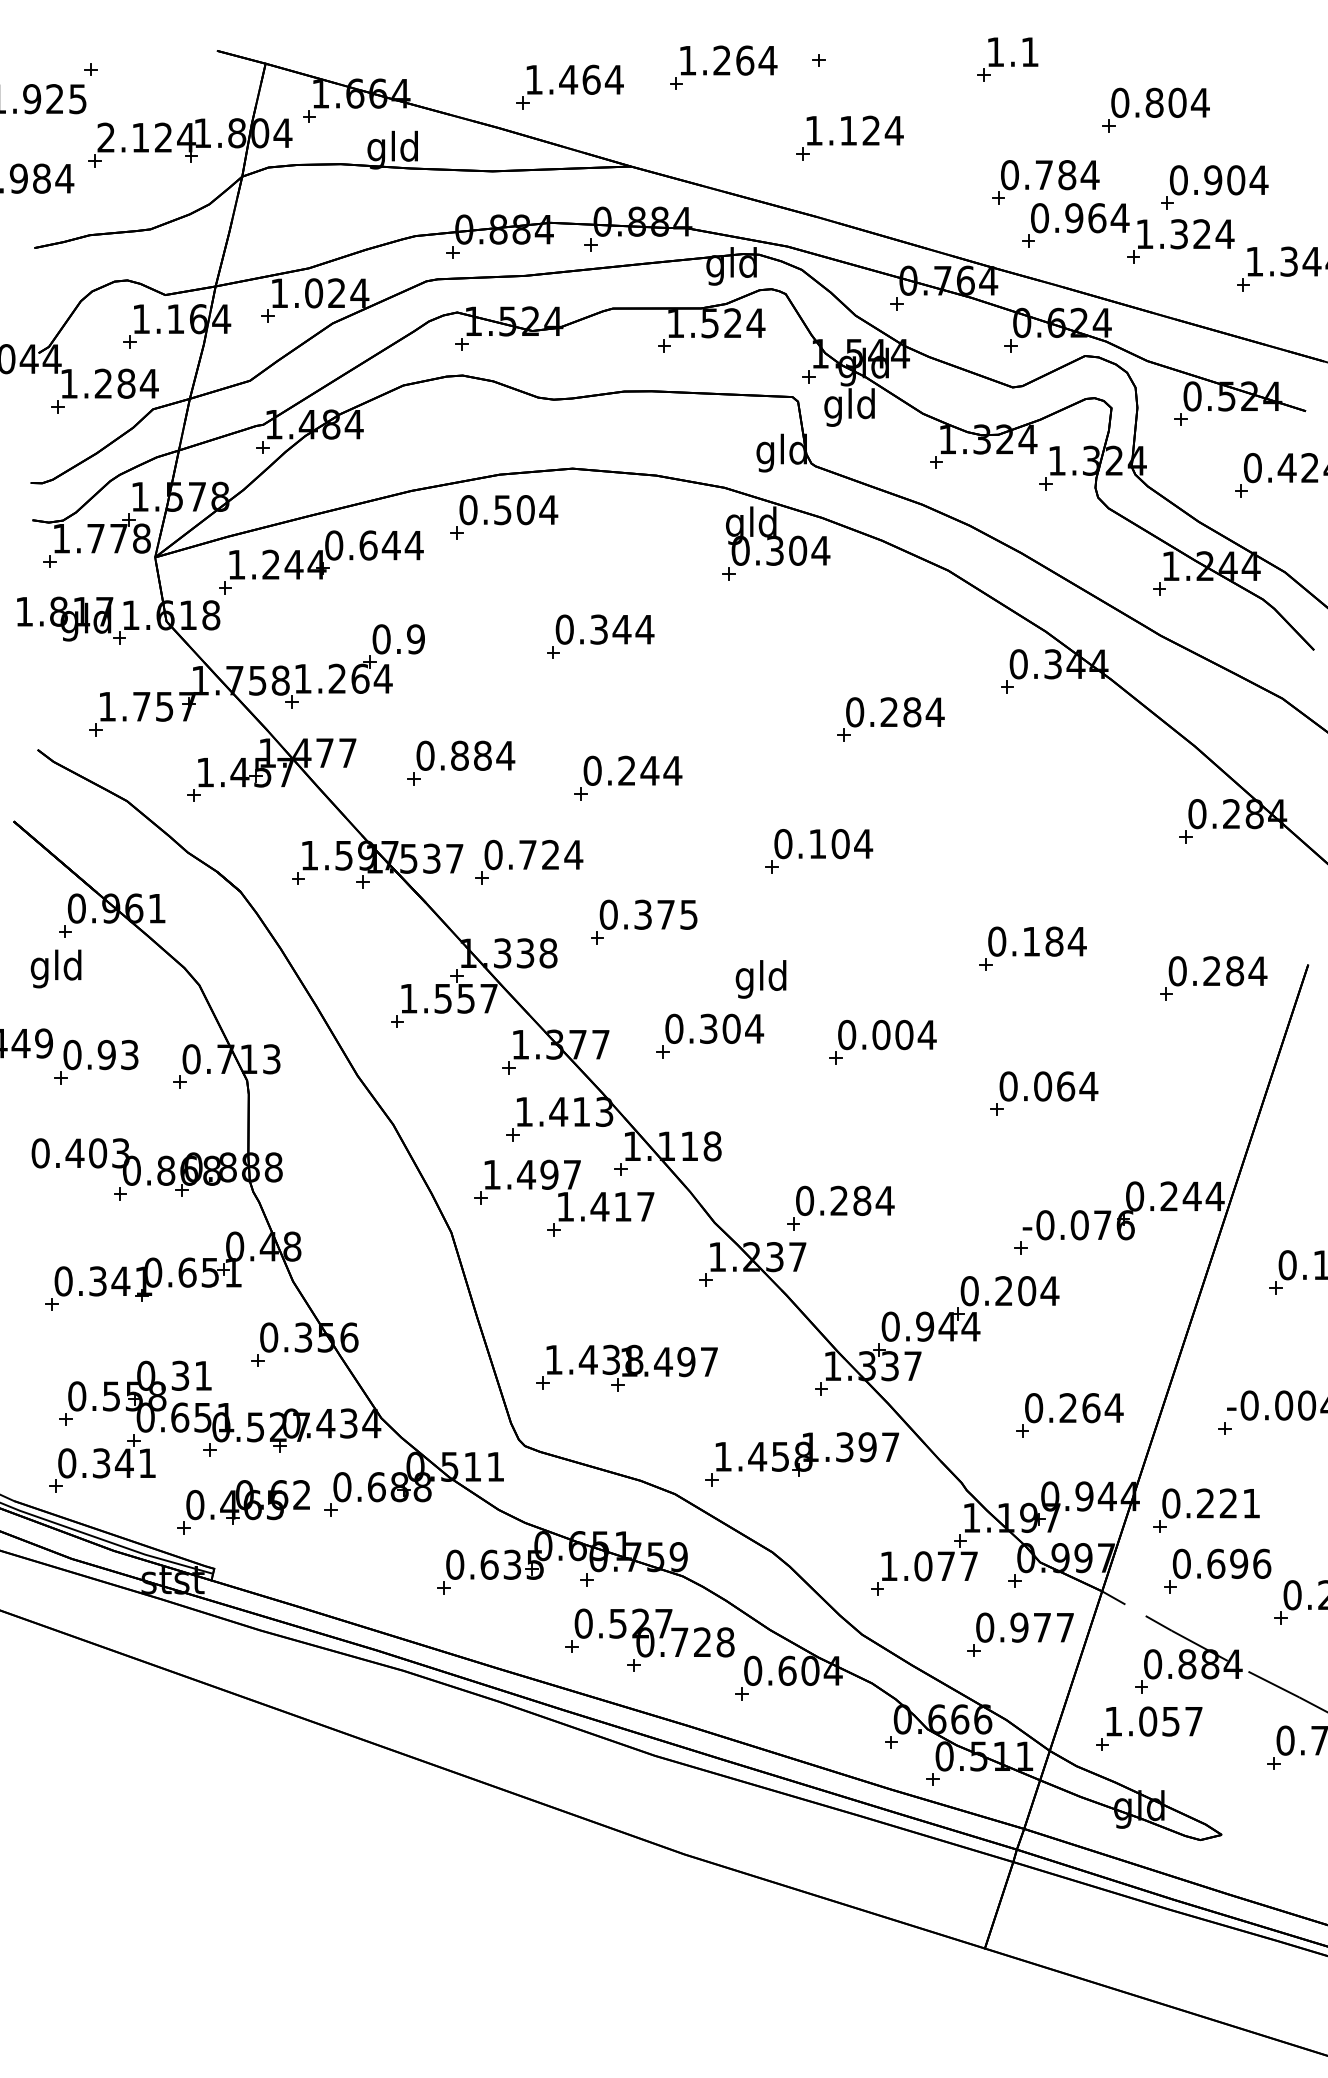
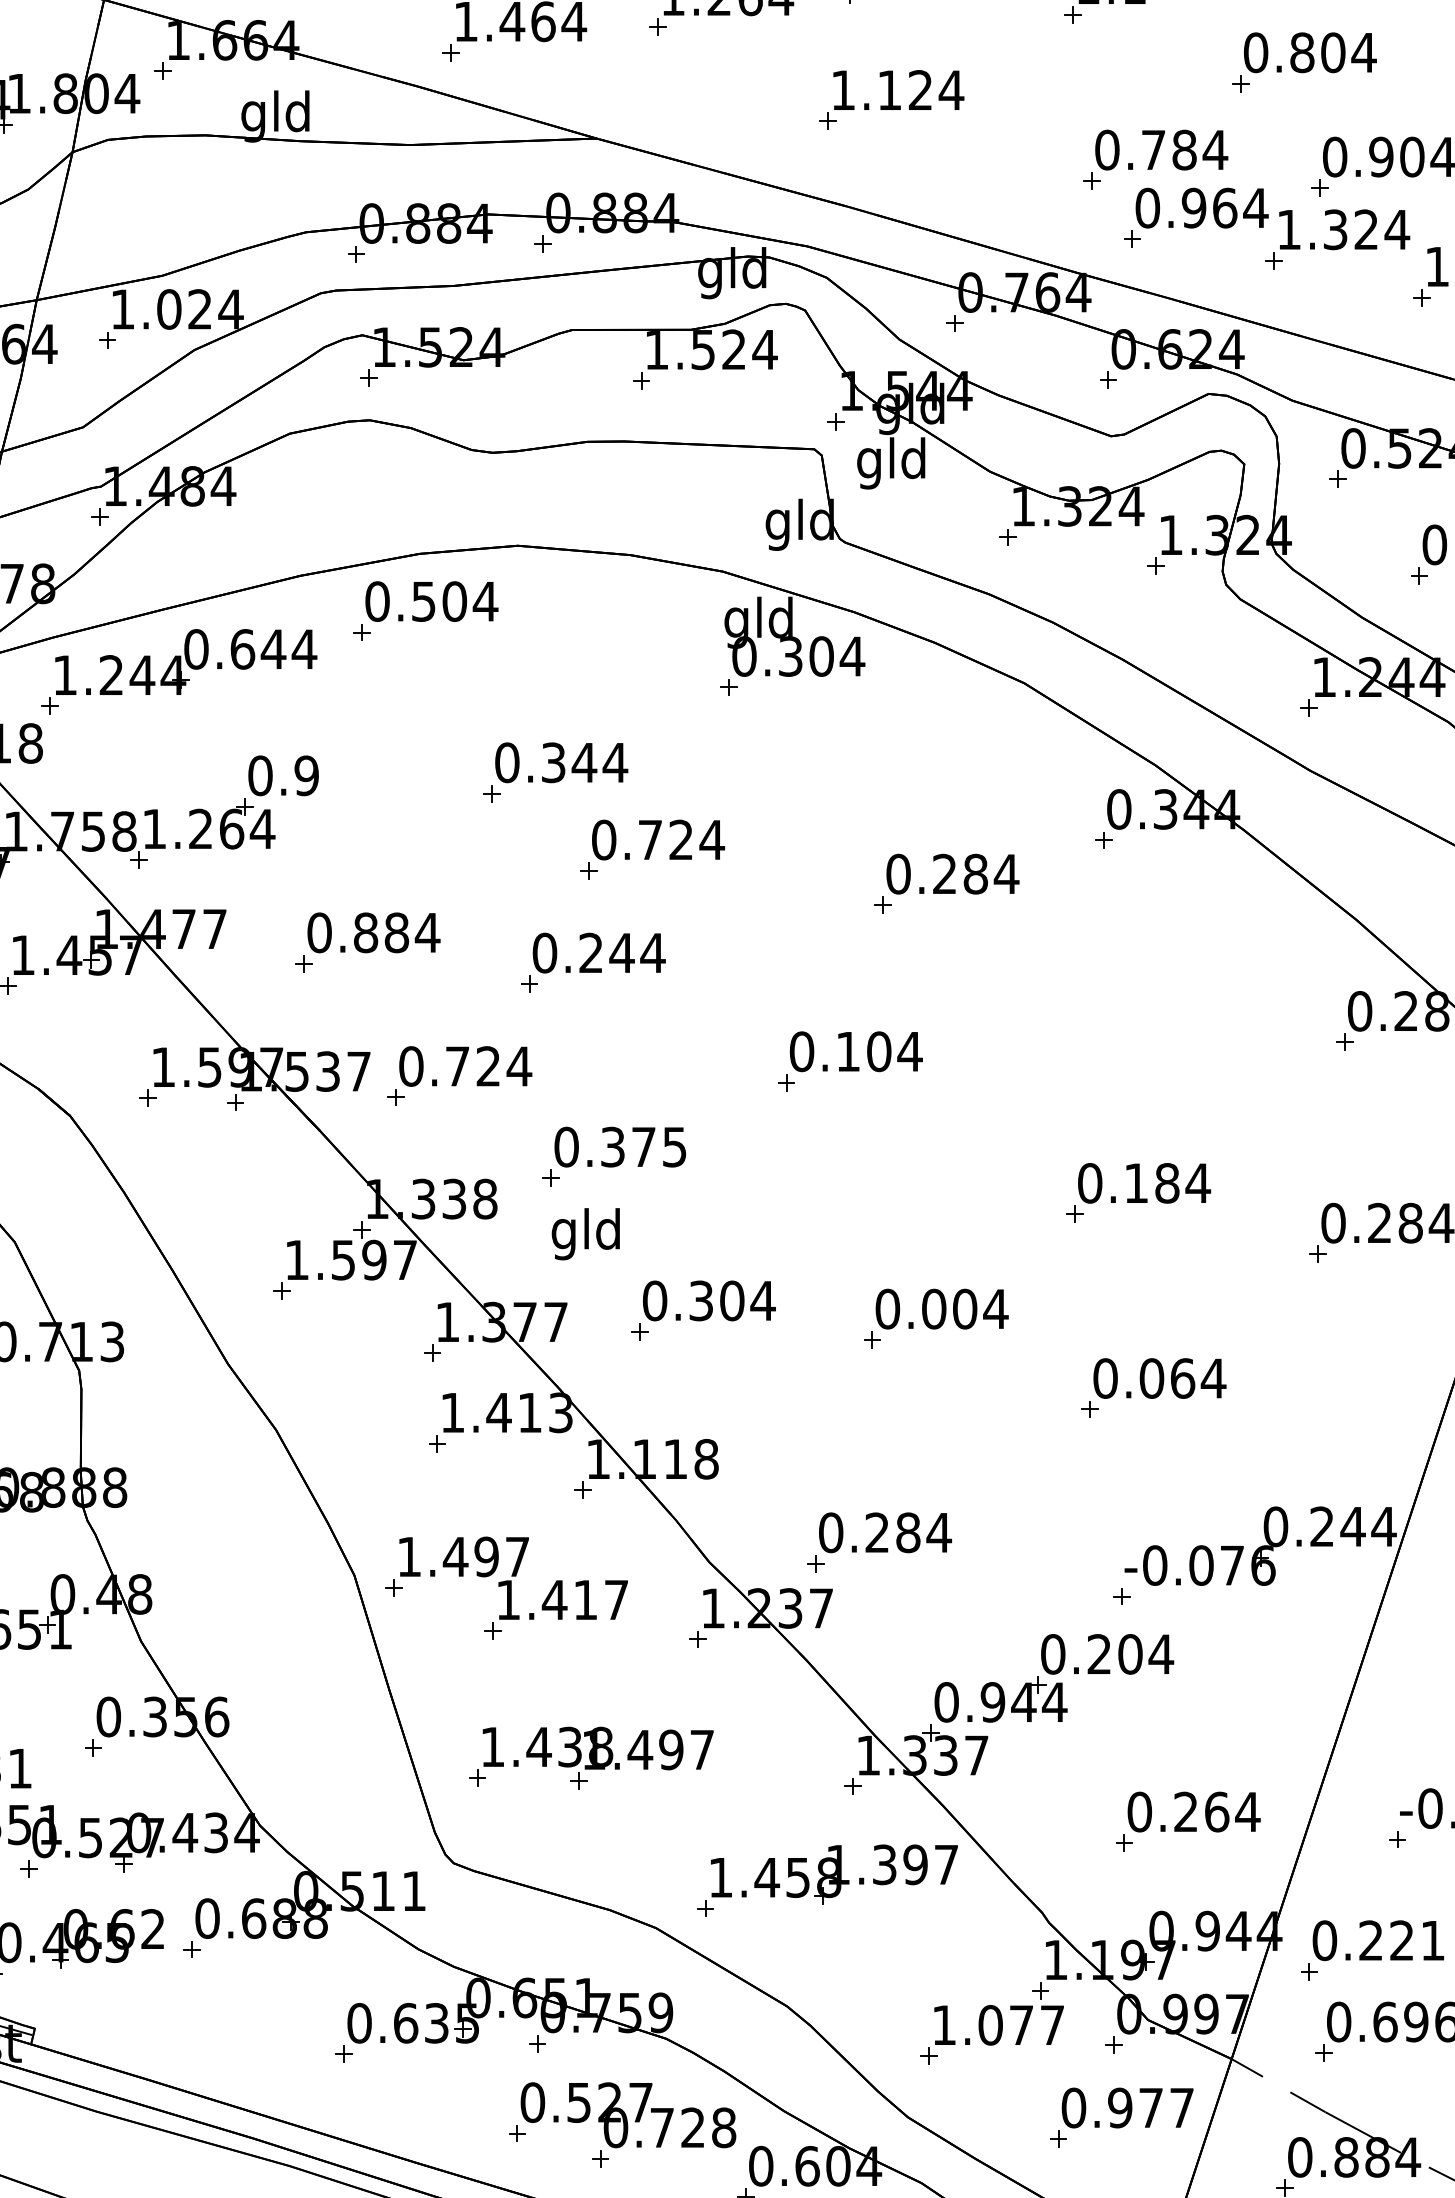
part: (672, 693) -> (652, 848), added
text: (760, 979) -> (585, 1234), moved
text: (466, 998) -> (374, 1259), 1.557 -> 1.597
part: (564, 1197) -> (506, 1587), moved

